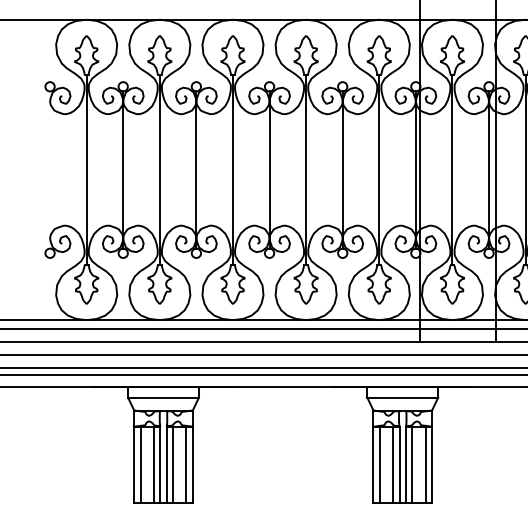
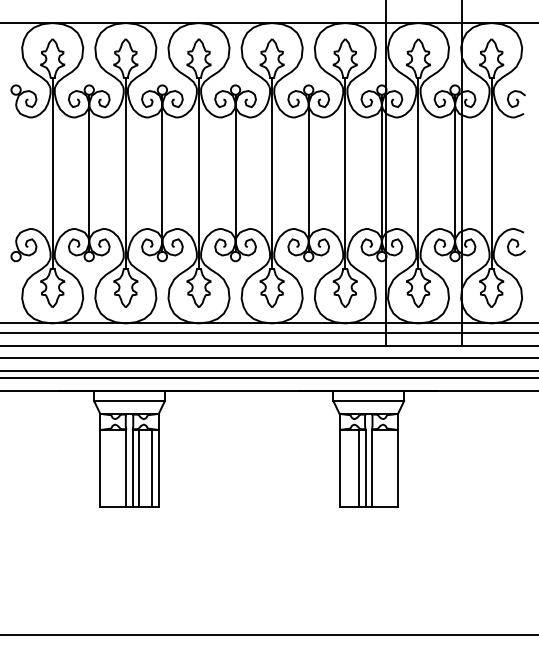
line: (140, 464) -> (106, 467), removed
line: (153, 464) -> (119, 467), removed
line: (379, 464) -> (345, 467), removed
line: (412, 464) -> (378, 467), removed
line: (425, 464) -> (391, 467), removed

